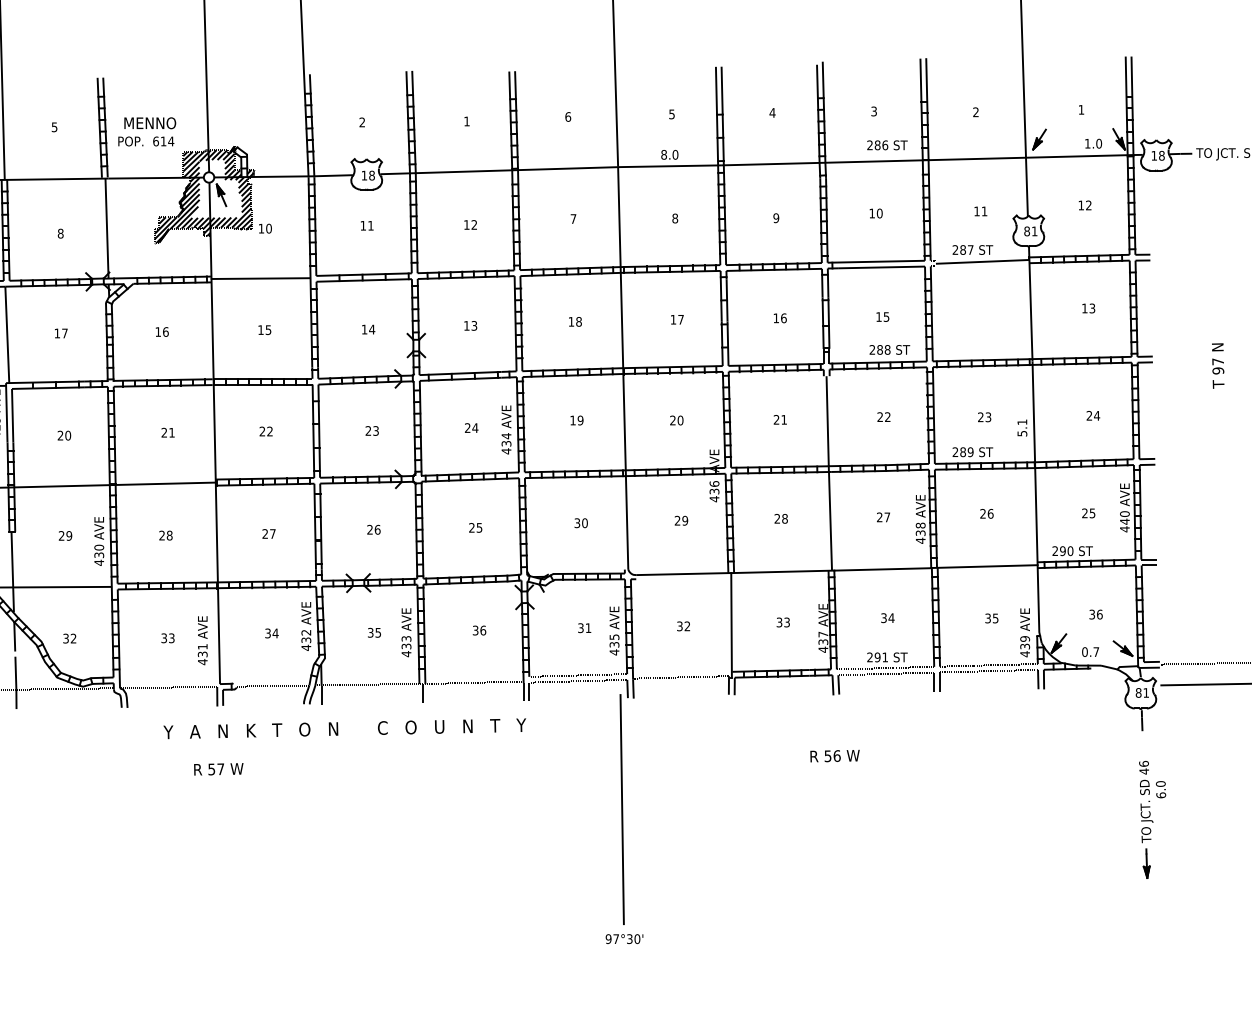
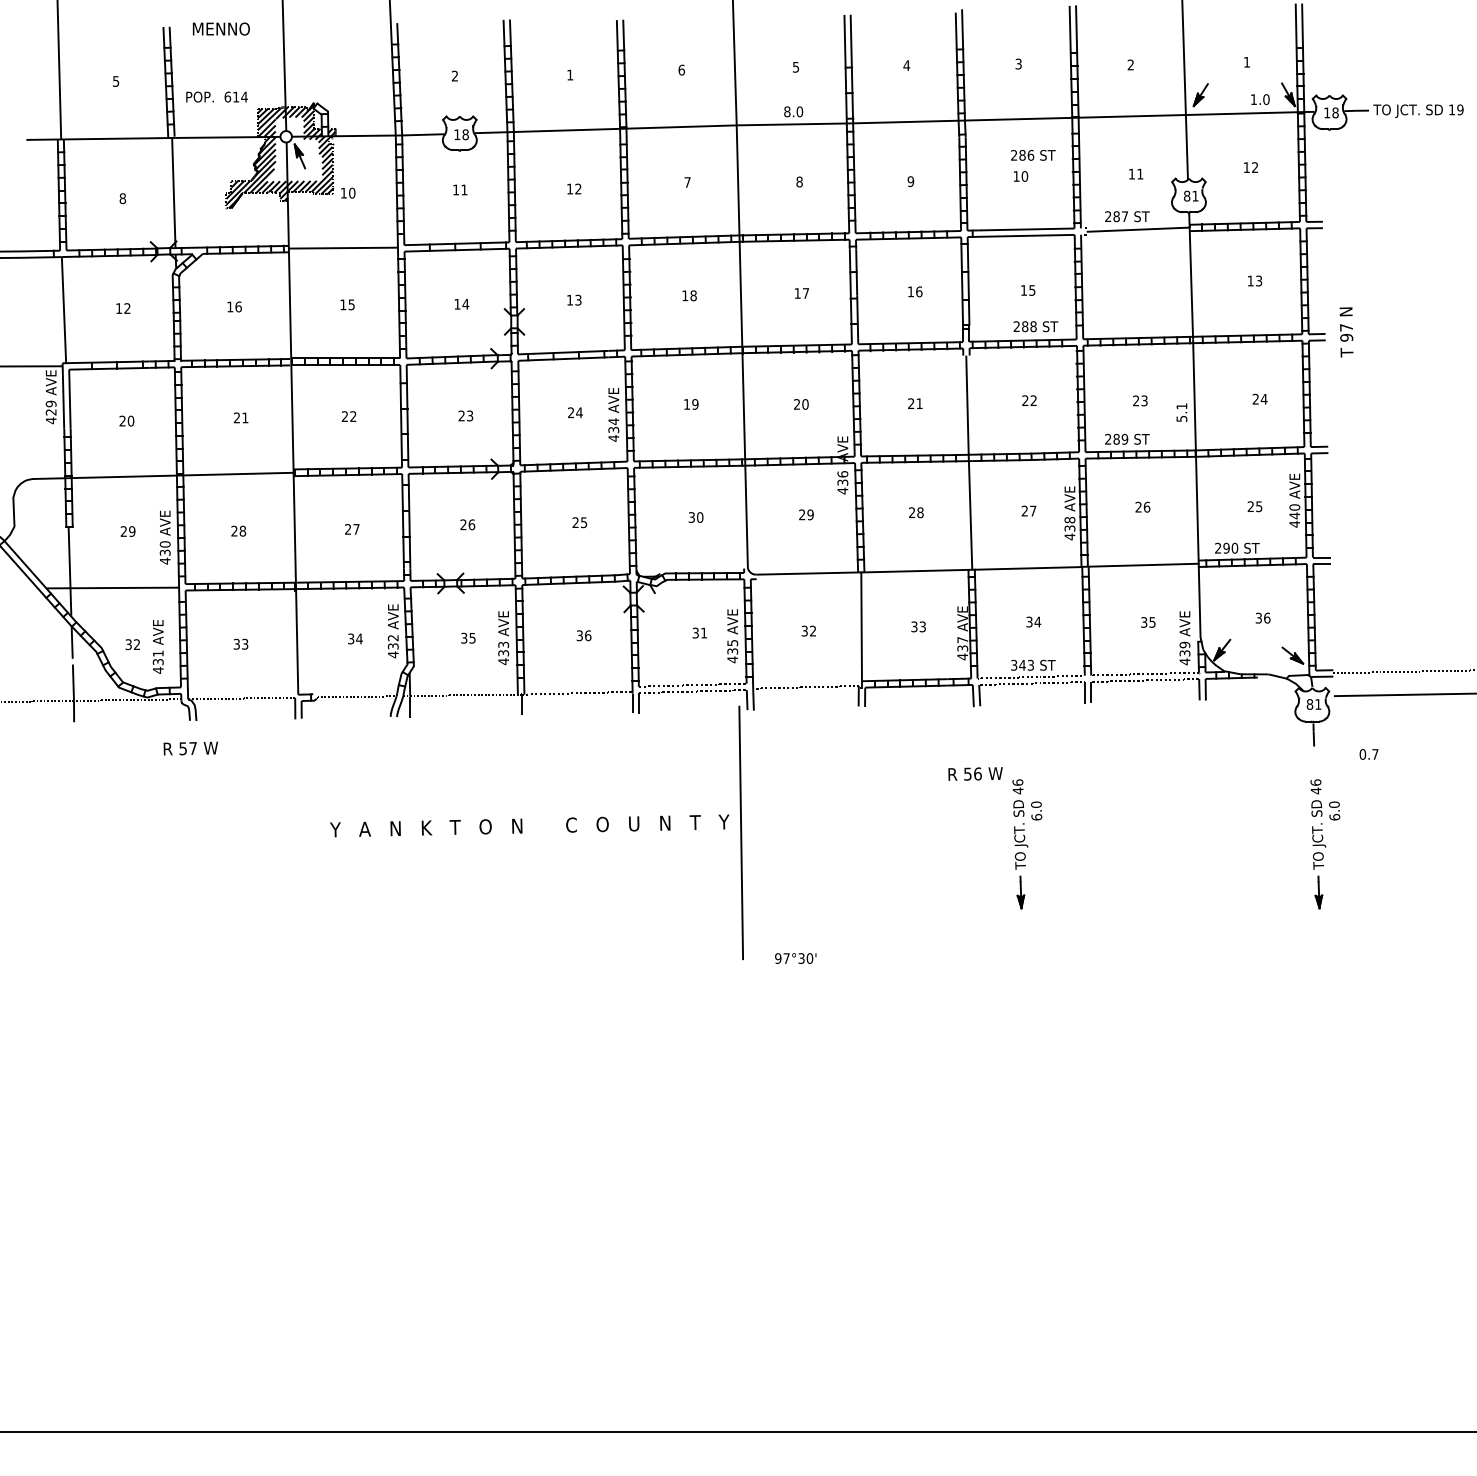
text: (150, 122) -> (221, 28), moved
text: (887, 145) -> (1033, 155), moved
text: (64, 333) -> (127, 308), 17 -> 12
text: (1218, 366) -> (1346, 332), moved
text: (202, 640) -> (157, 646), moved
text: (1090, 652) -> (1368, 754), moved
text: (877, 656) -> (1022, 664), 291 -> 343
text: (344, 728) -> (529, 825), moved
text: (218, 769) -> (190, 748), moved
part: (882, 820) -> (1027, 844), added
text: (624, 939) -> (795, 958), moved

